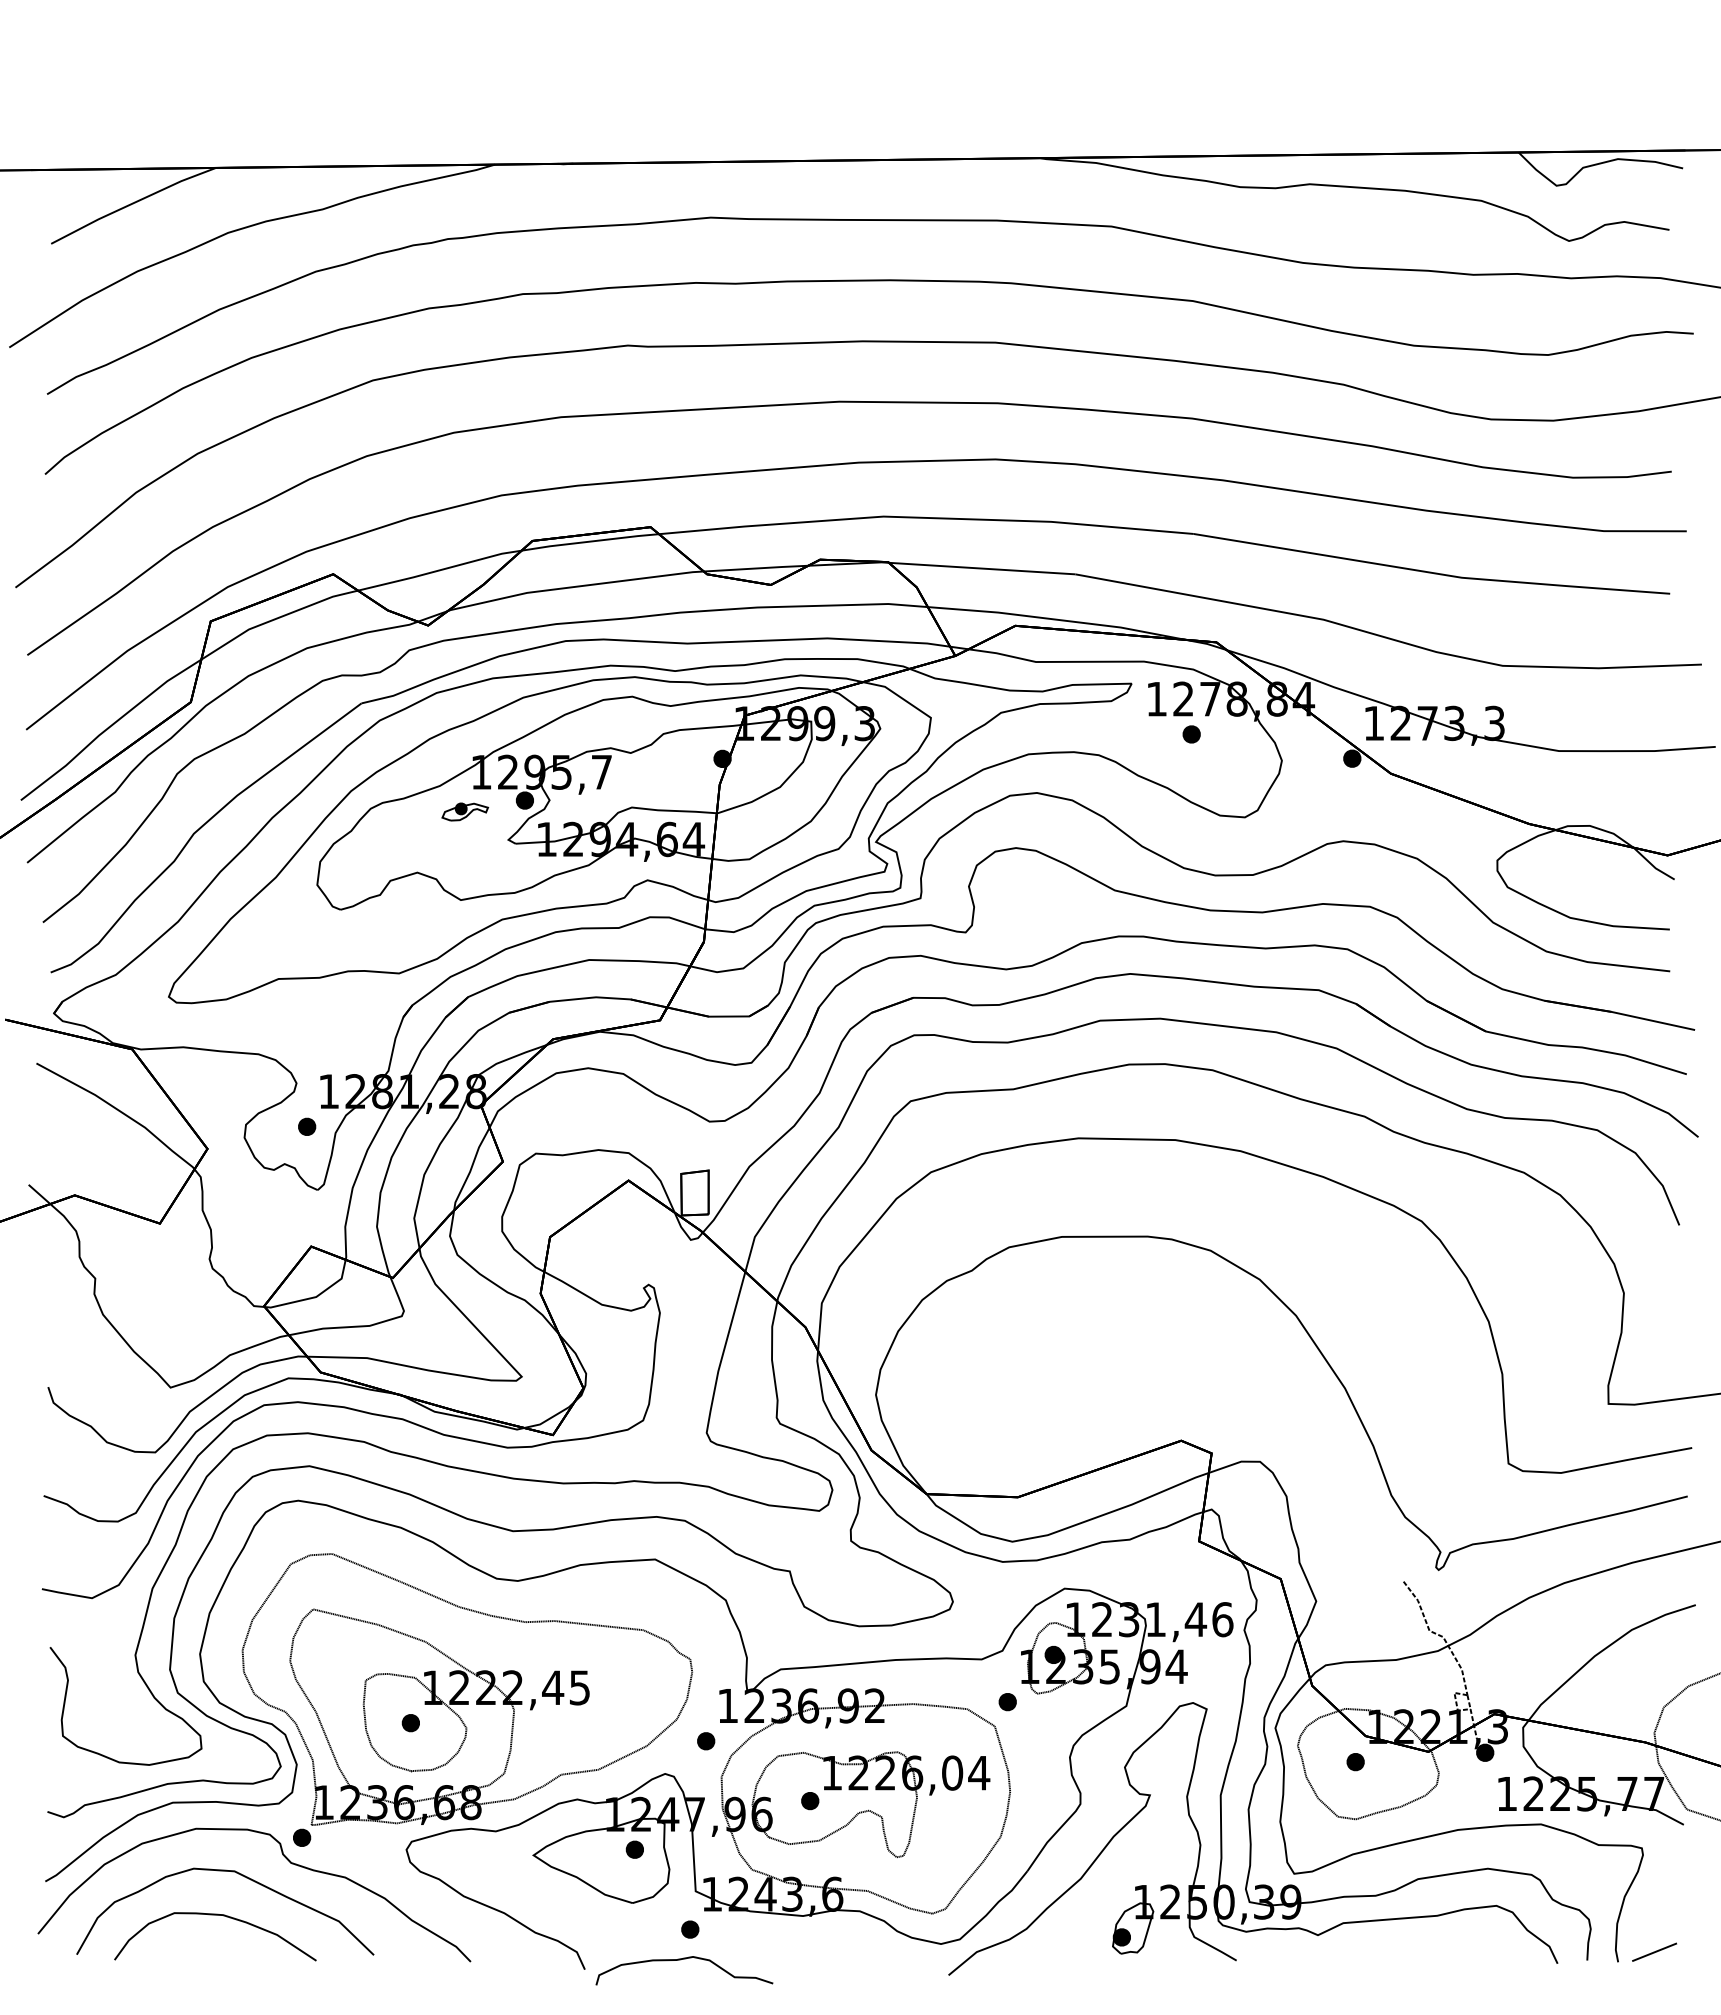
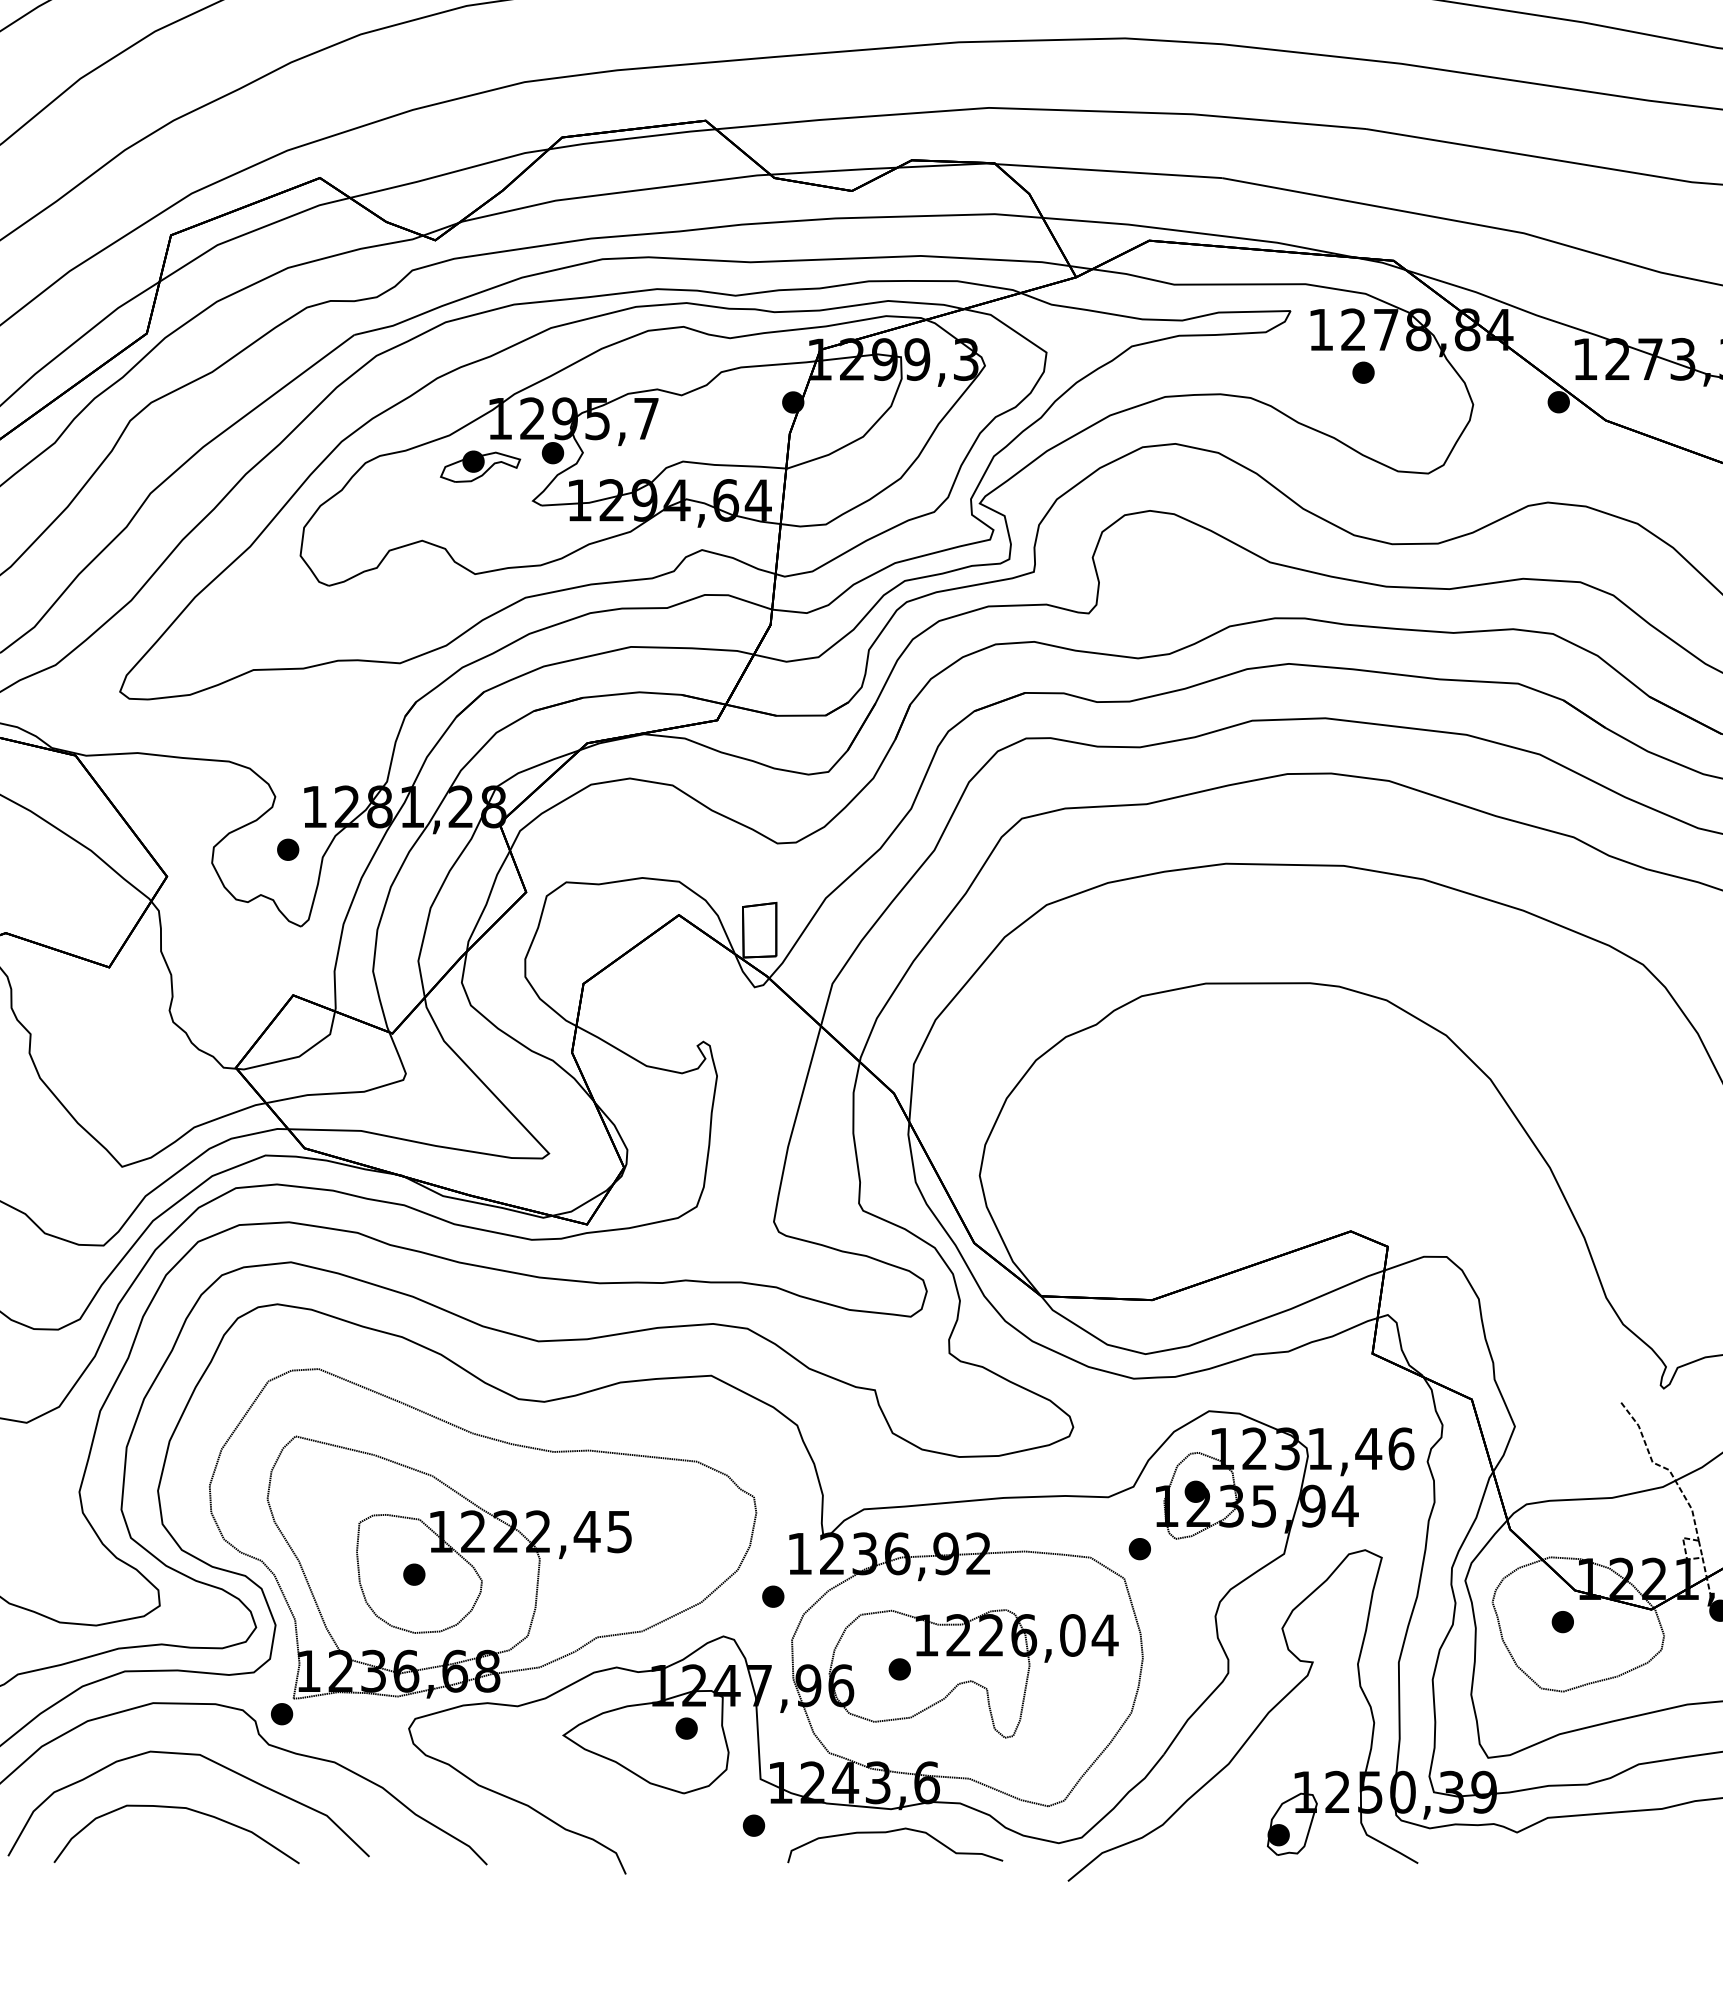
part: (464, 811) -> (479, 466), size x1.43
curve: (680, 1960) -> (890, 1832), moved

